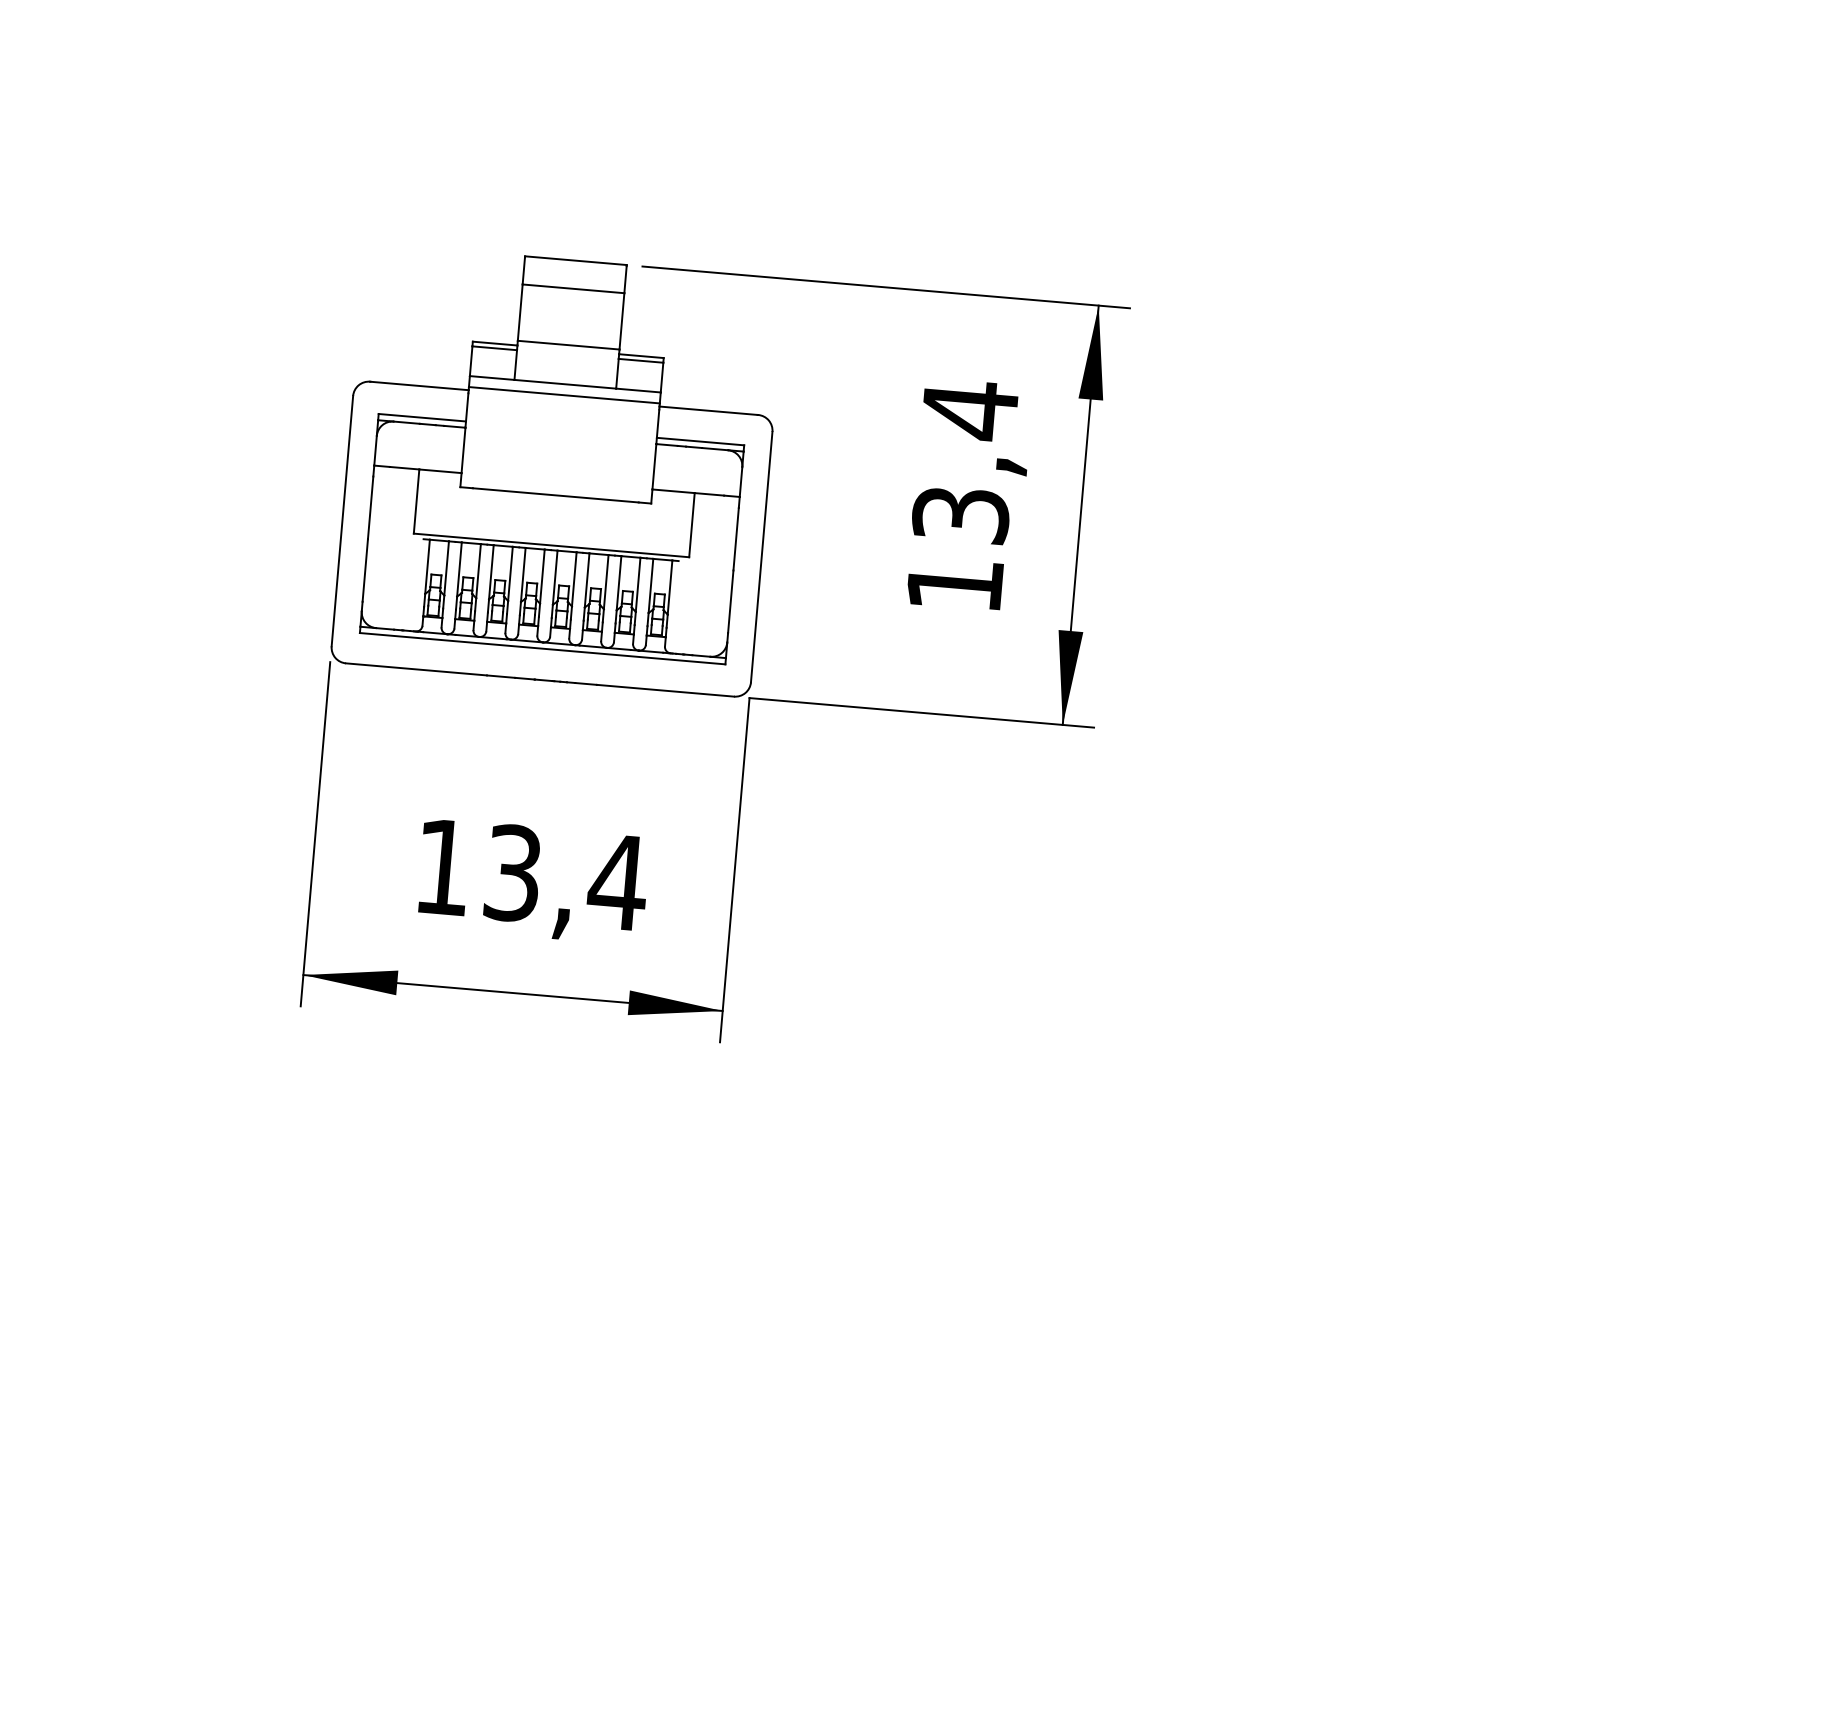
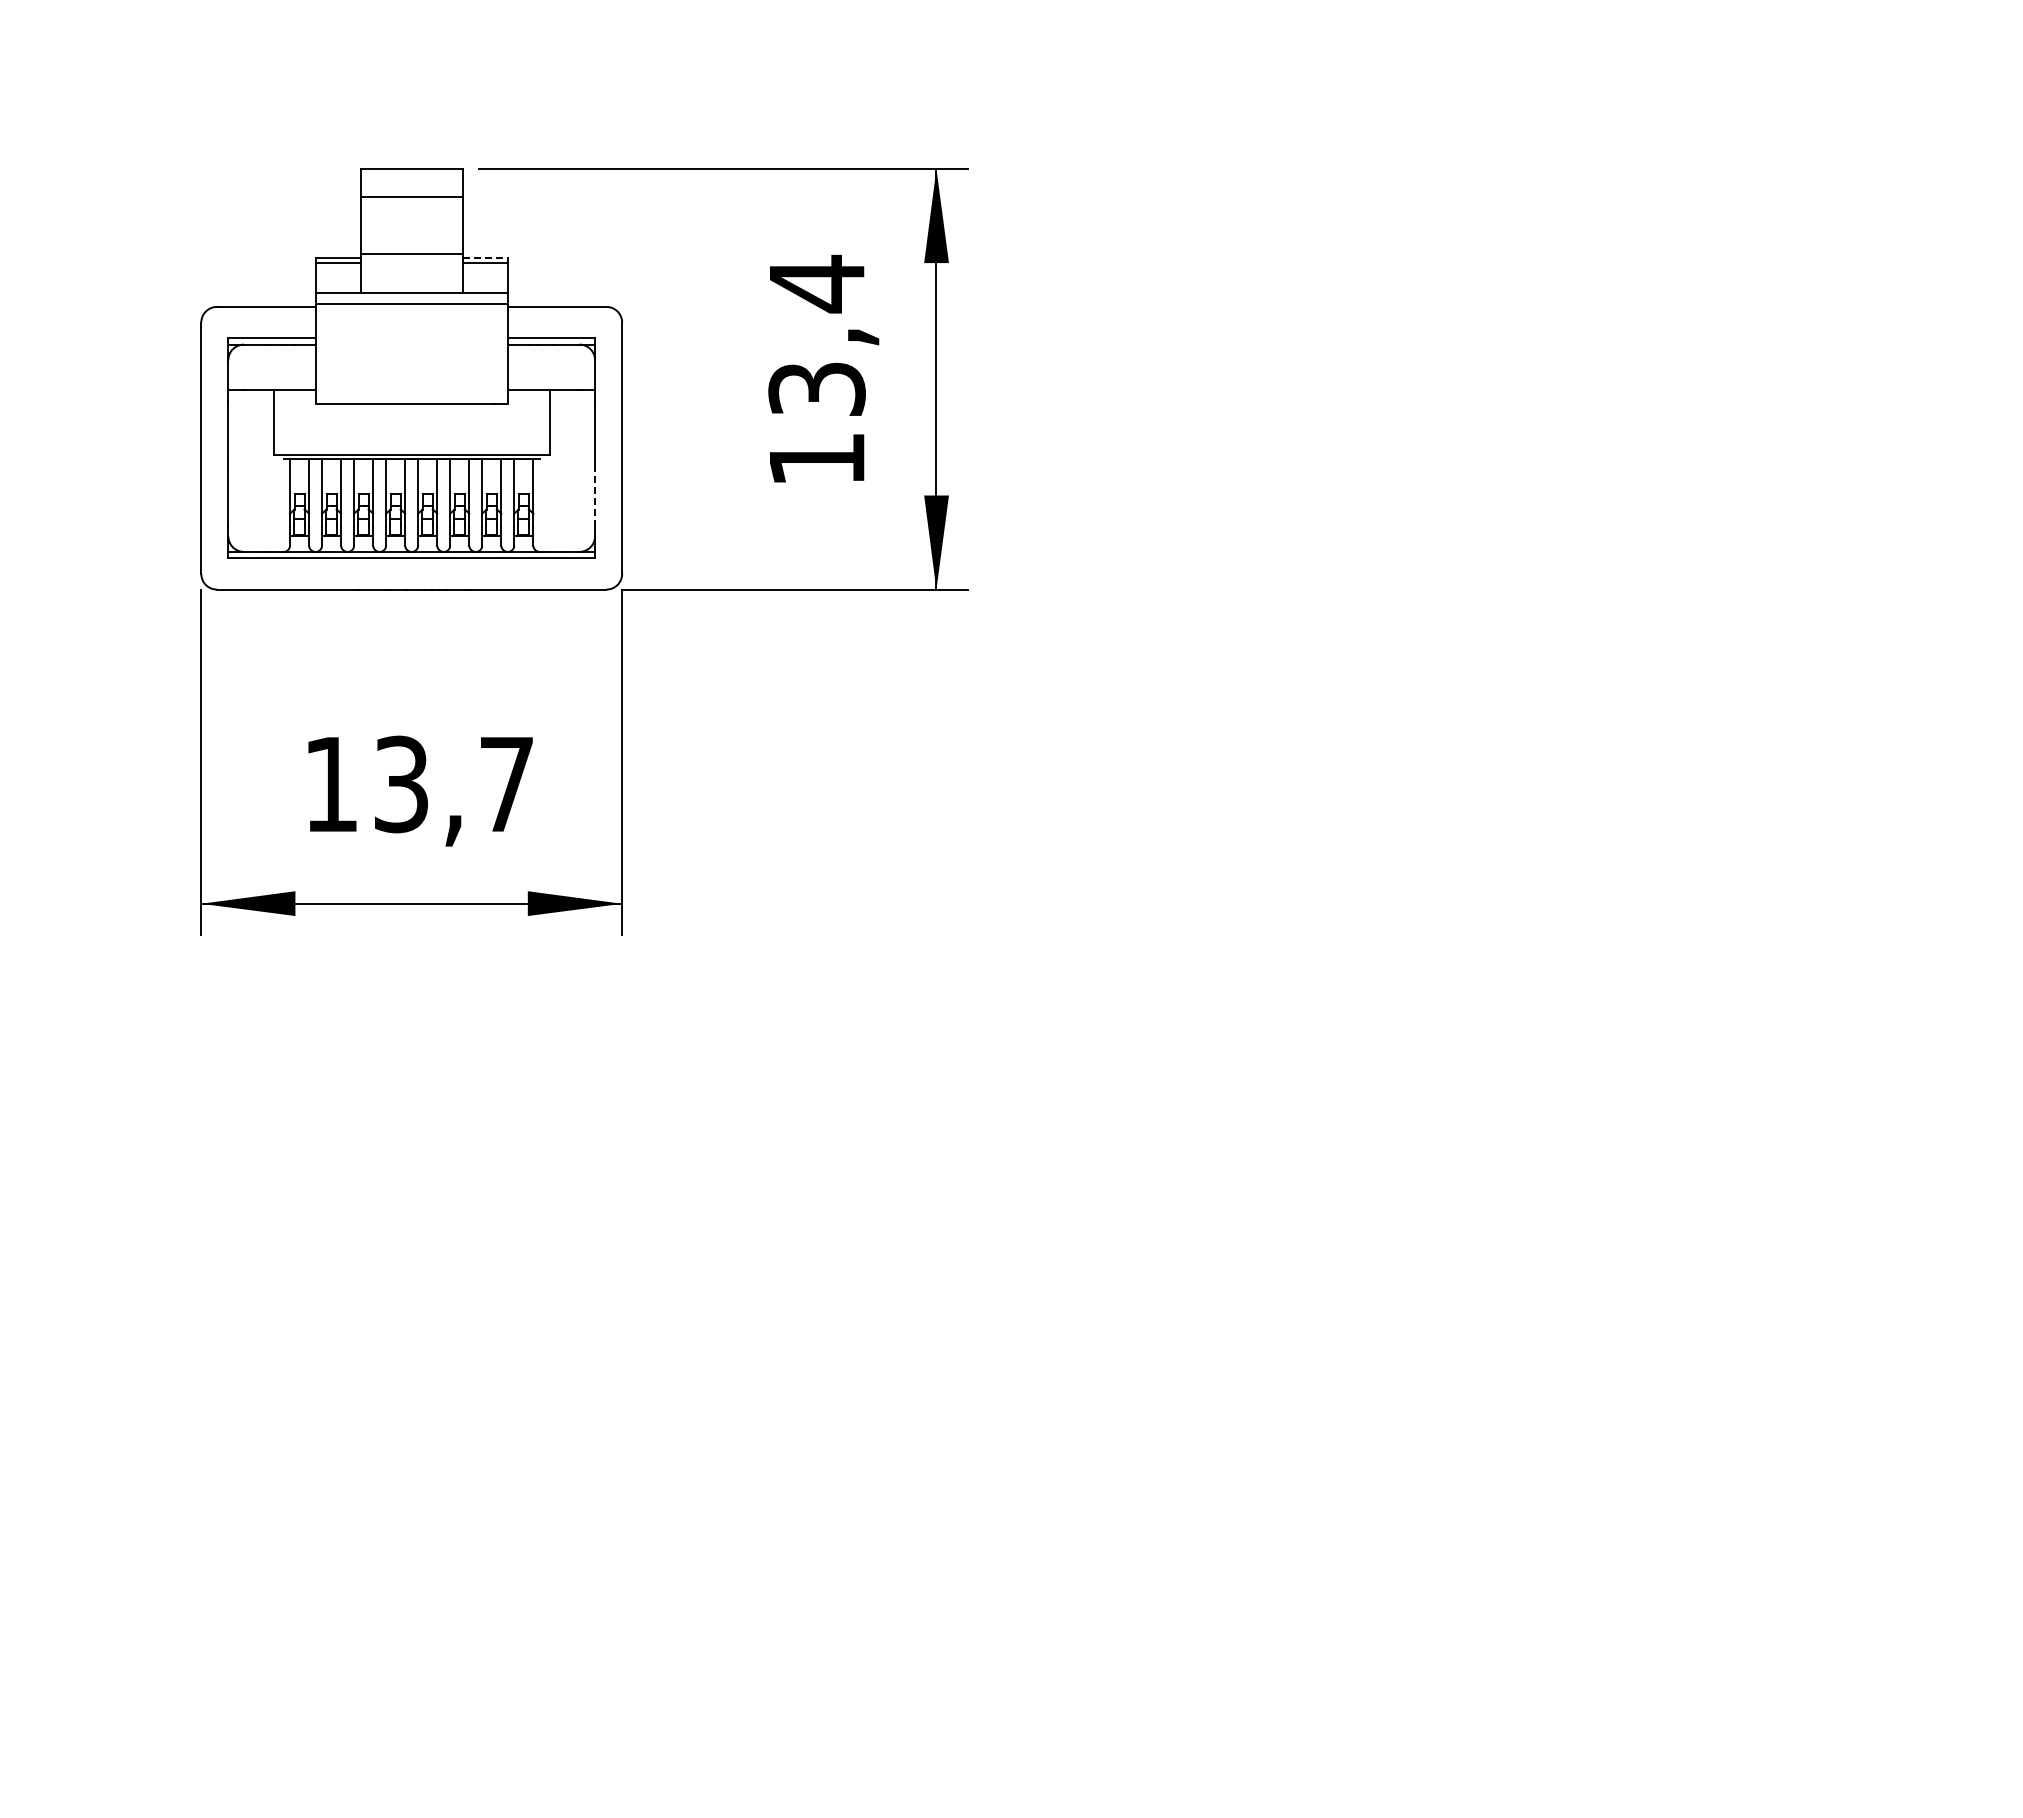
line: (641, 356) -> (485, 258), solid -> dashed
line: (731, 600) -> (595, 494), solid -> dashed
text: (617, 882) -> (506, 784), 13,4 -> 13,7

